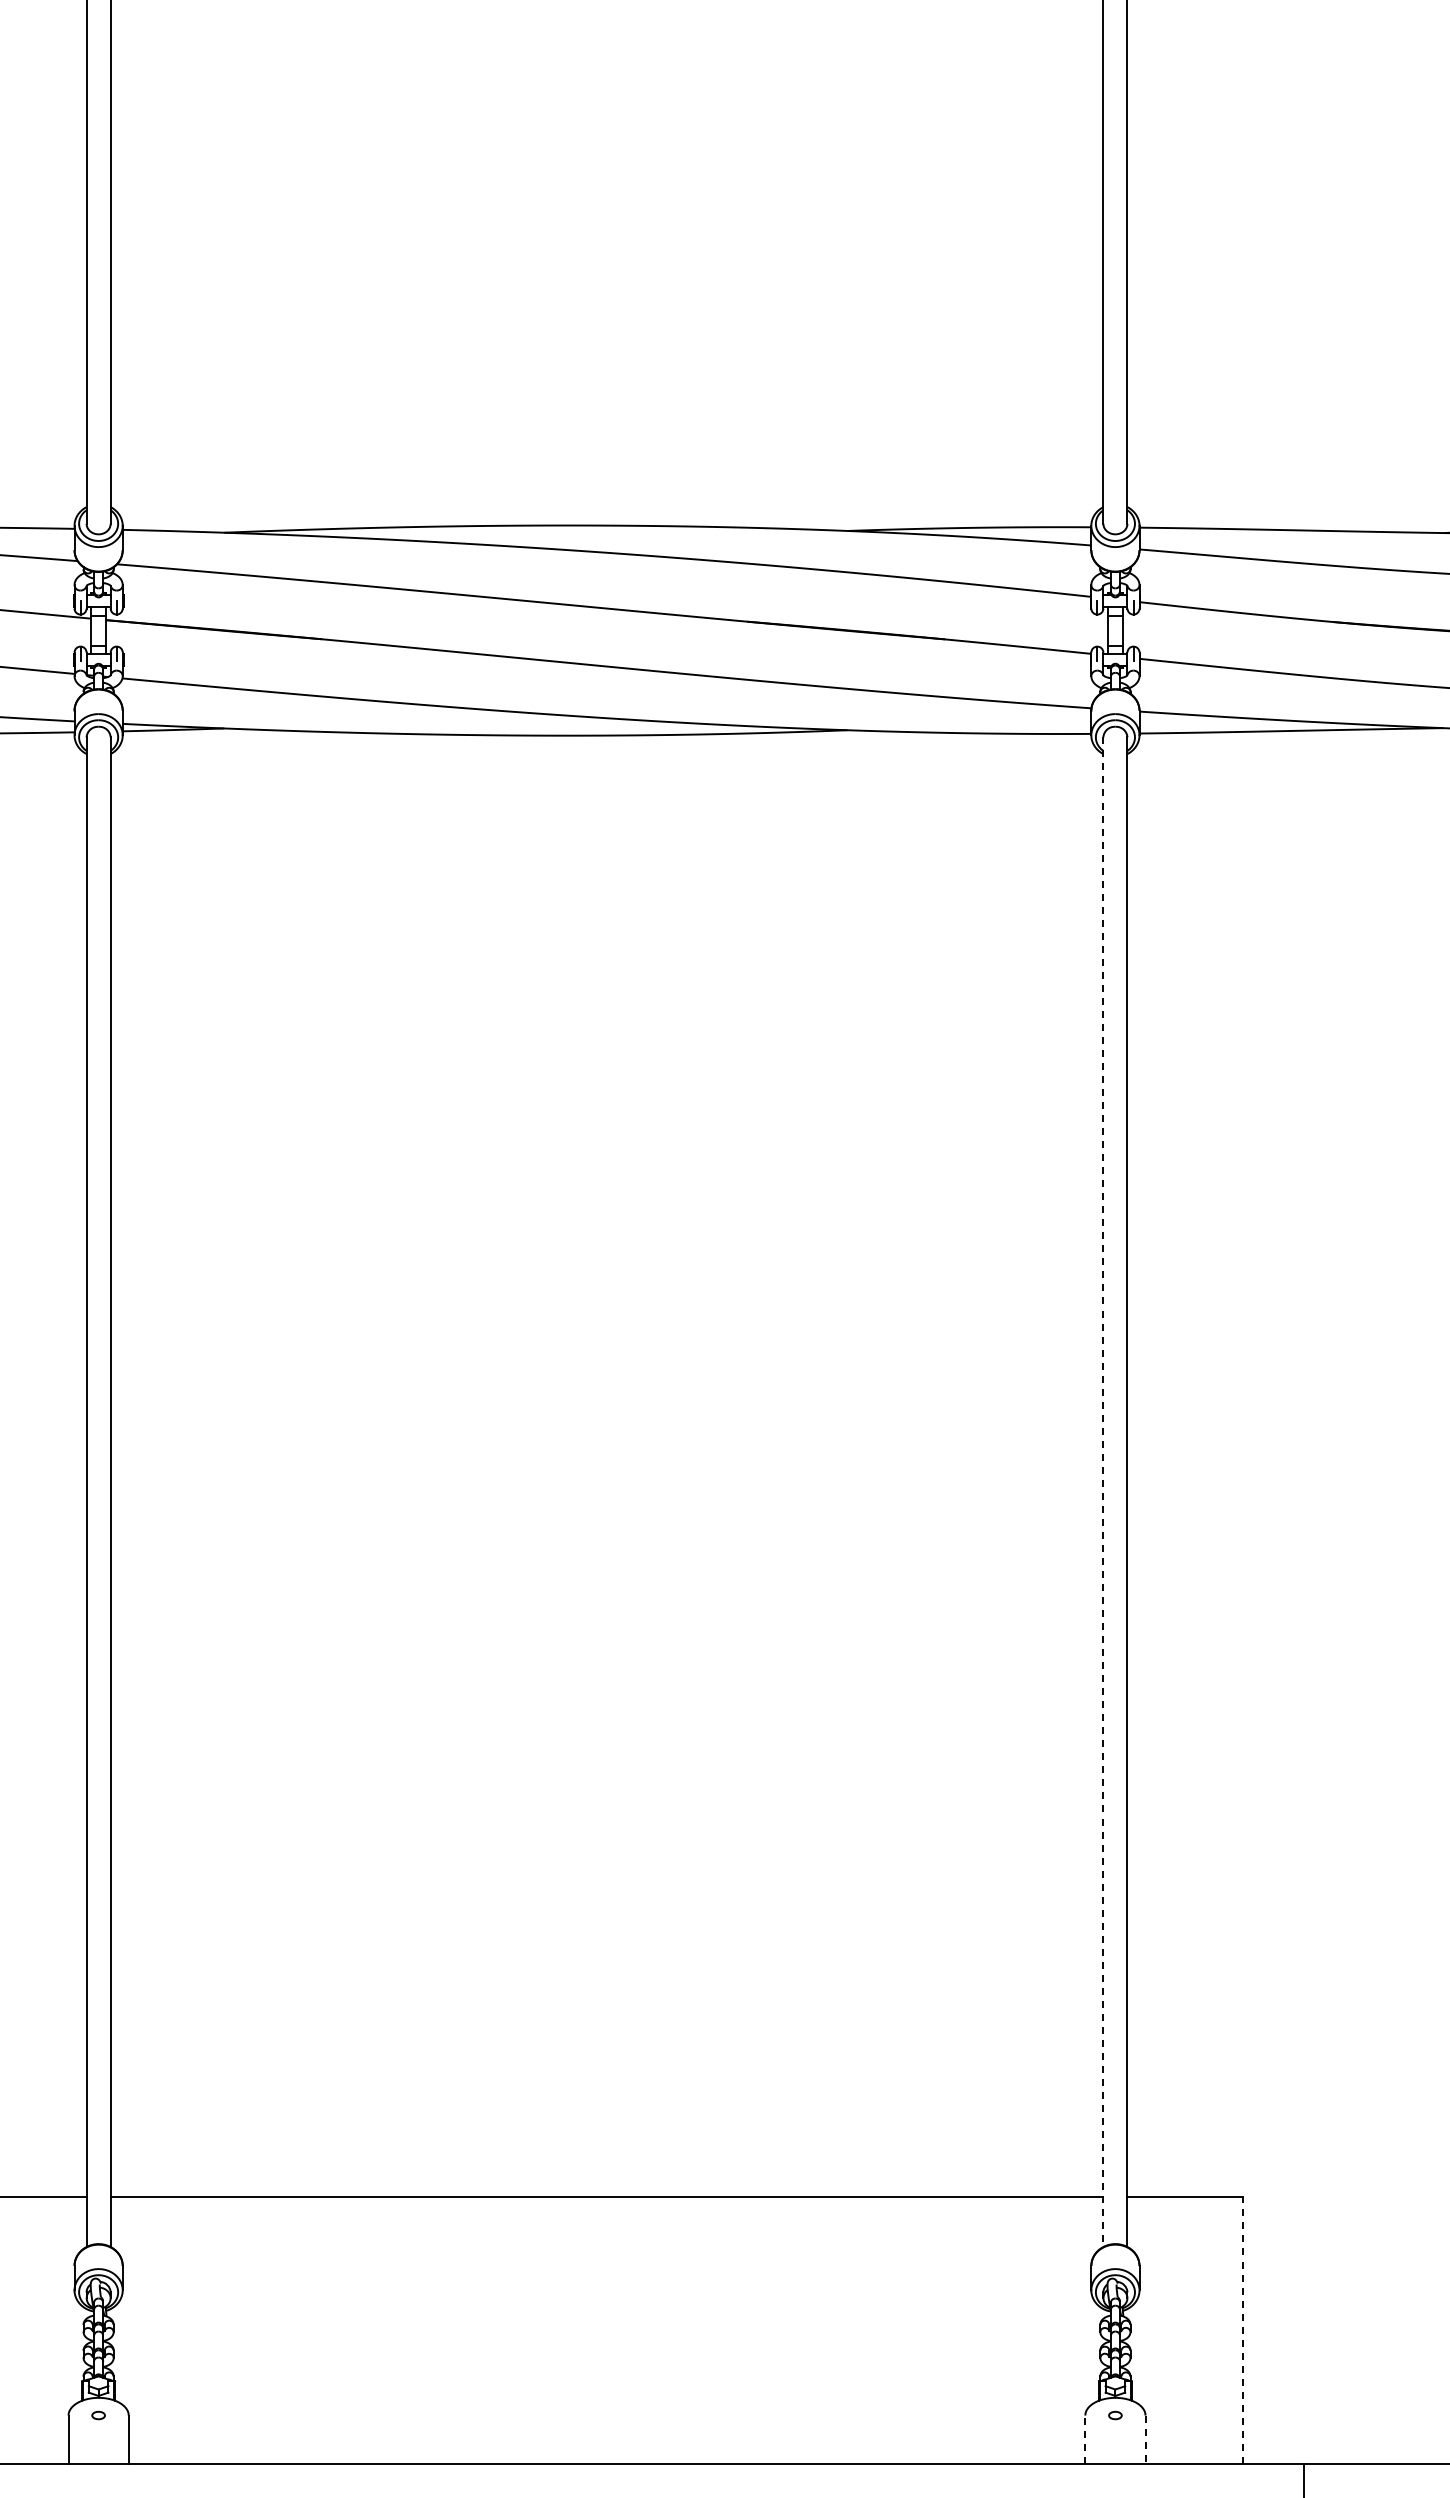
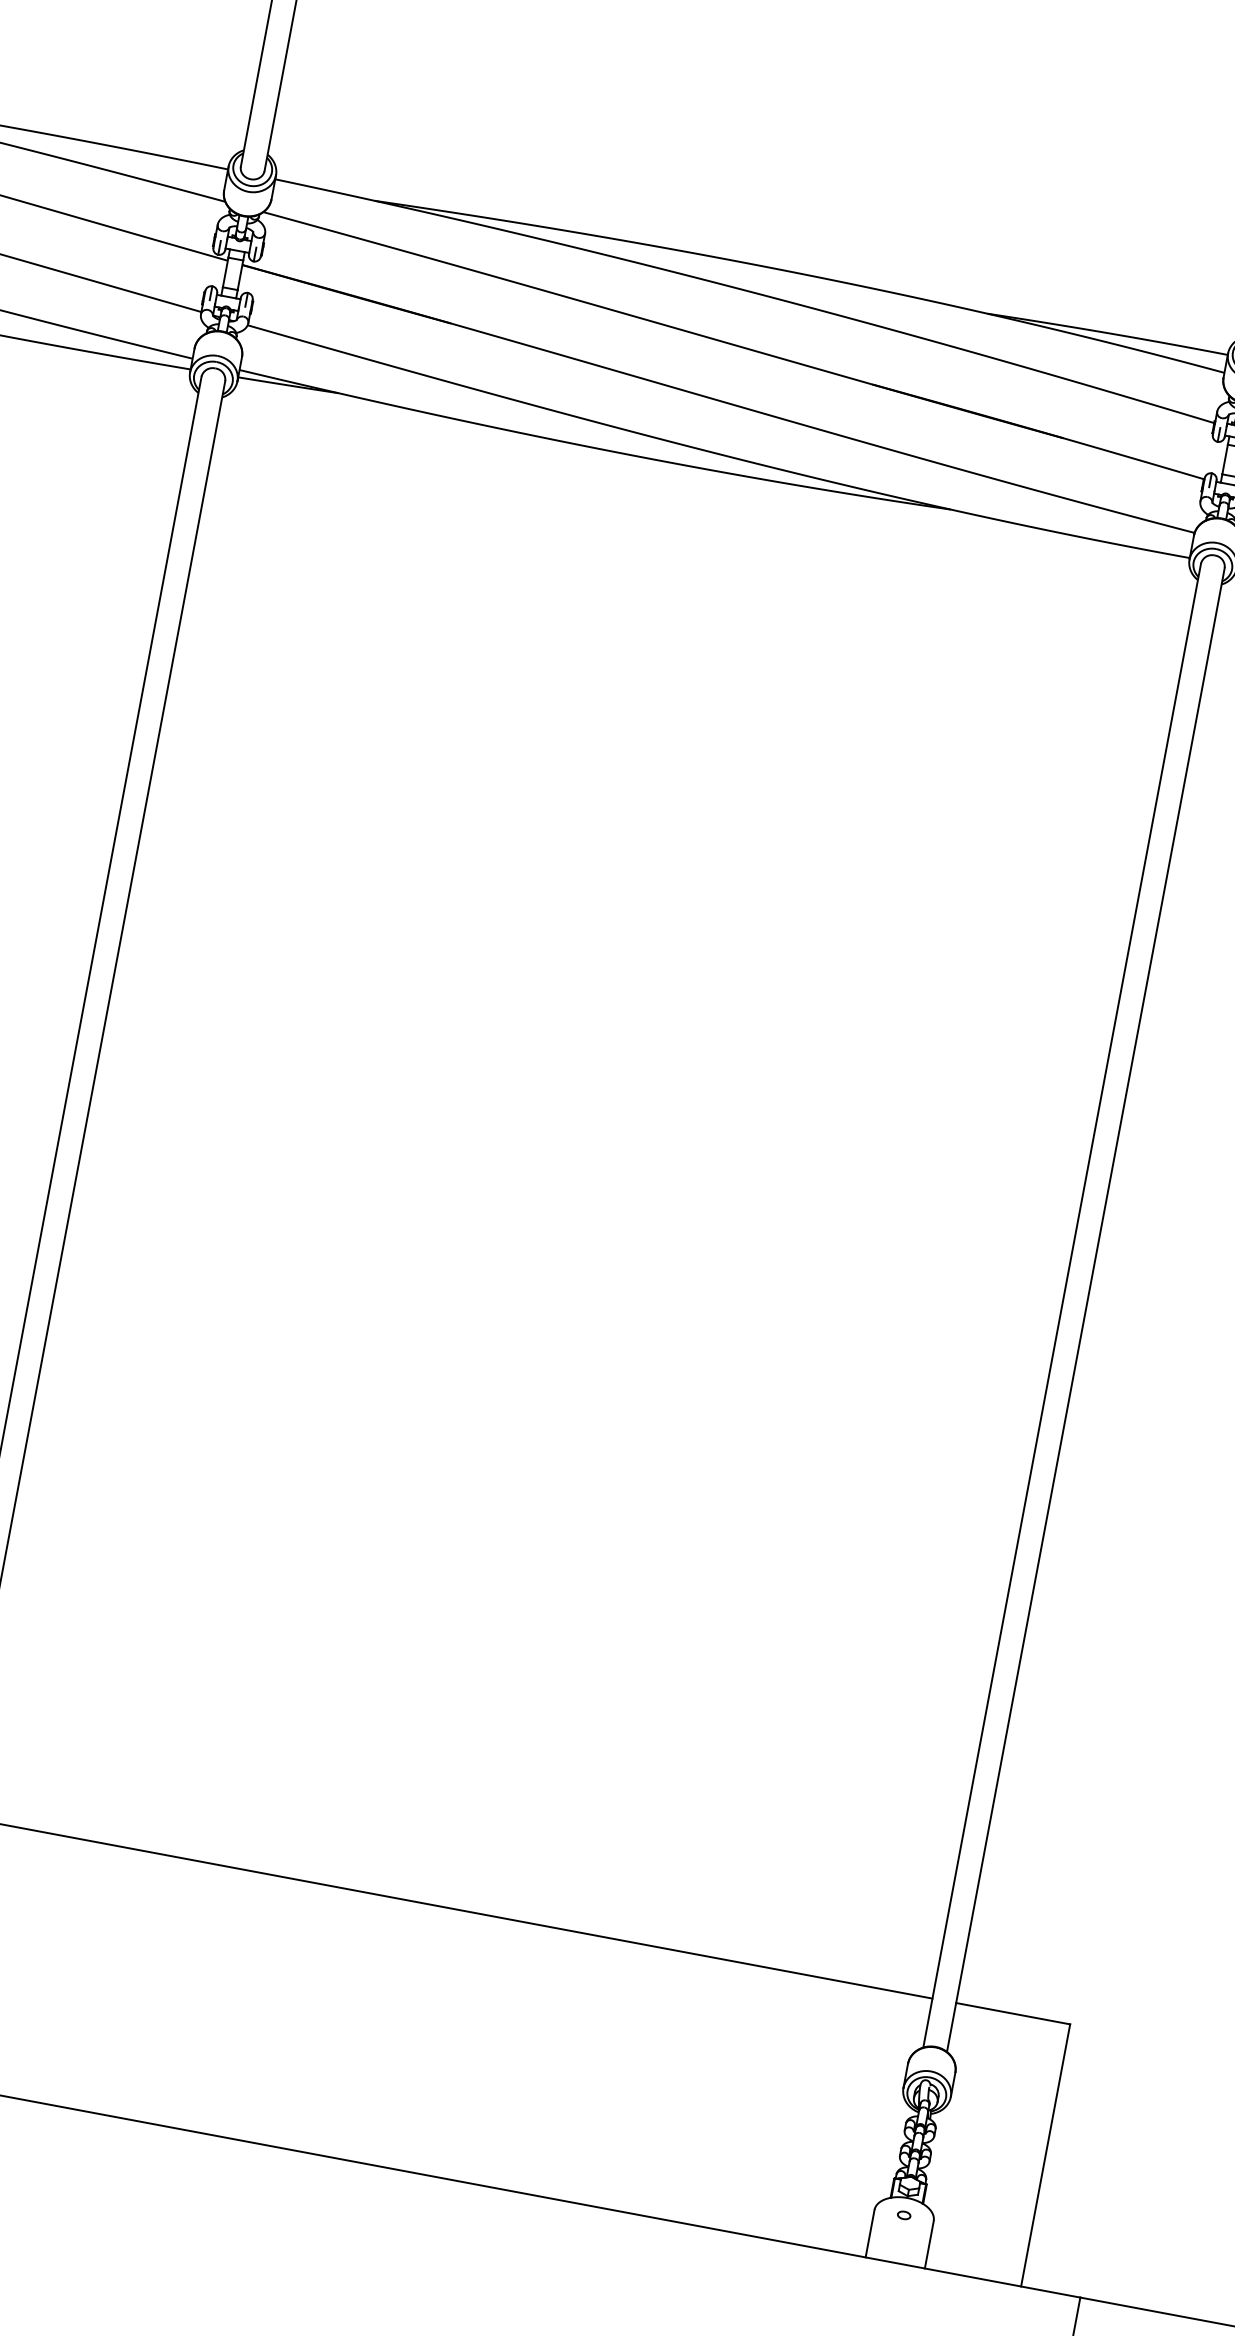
line: (1103, 1492) -> (1062, 1305), dashed -> solid
line: (1243, 2330) -> (1045, 2155), dashed -> solid
line: (1085, 2439) -> (870, 2233), dashed -> solid
line: (1145, 2440) -> (929, 2245), dashed -> solid

